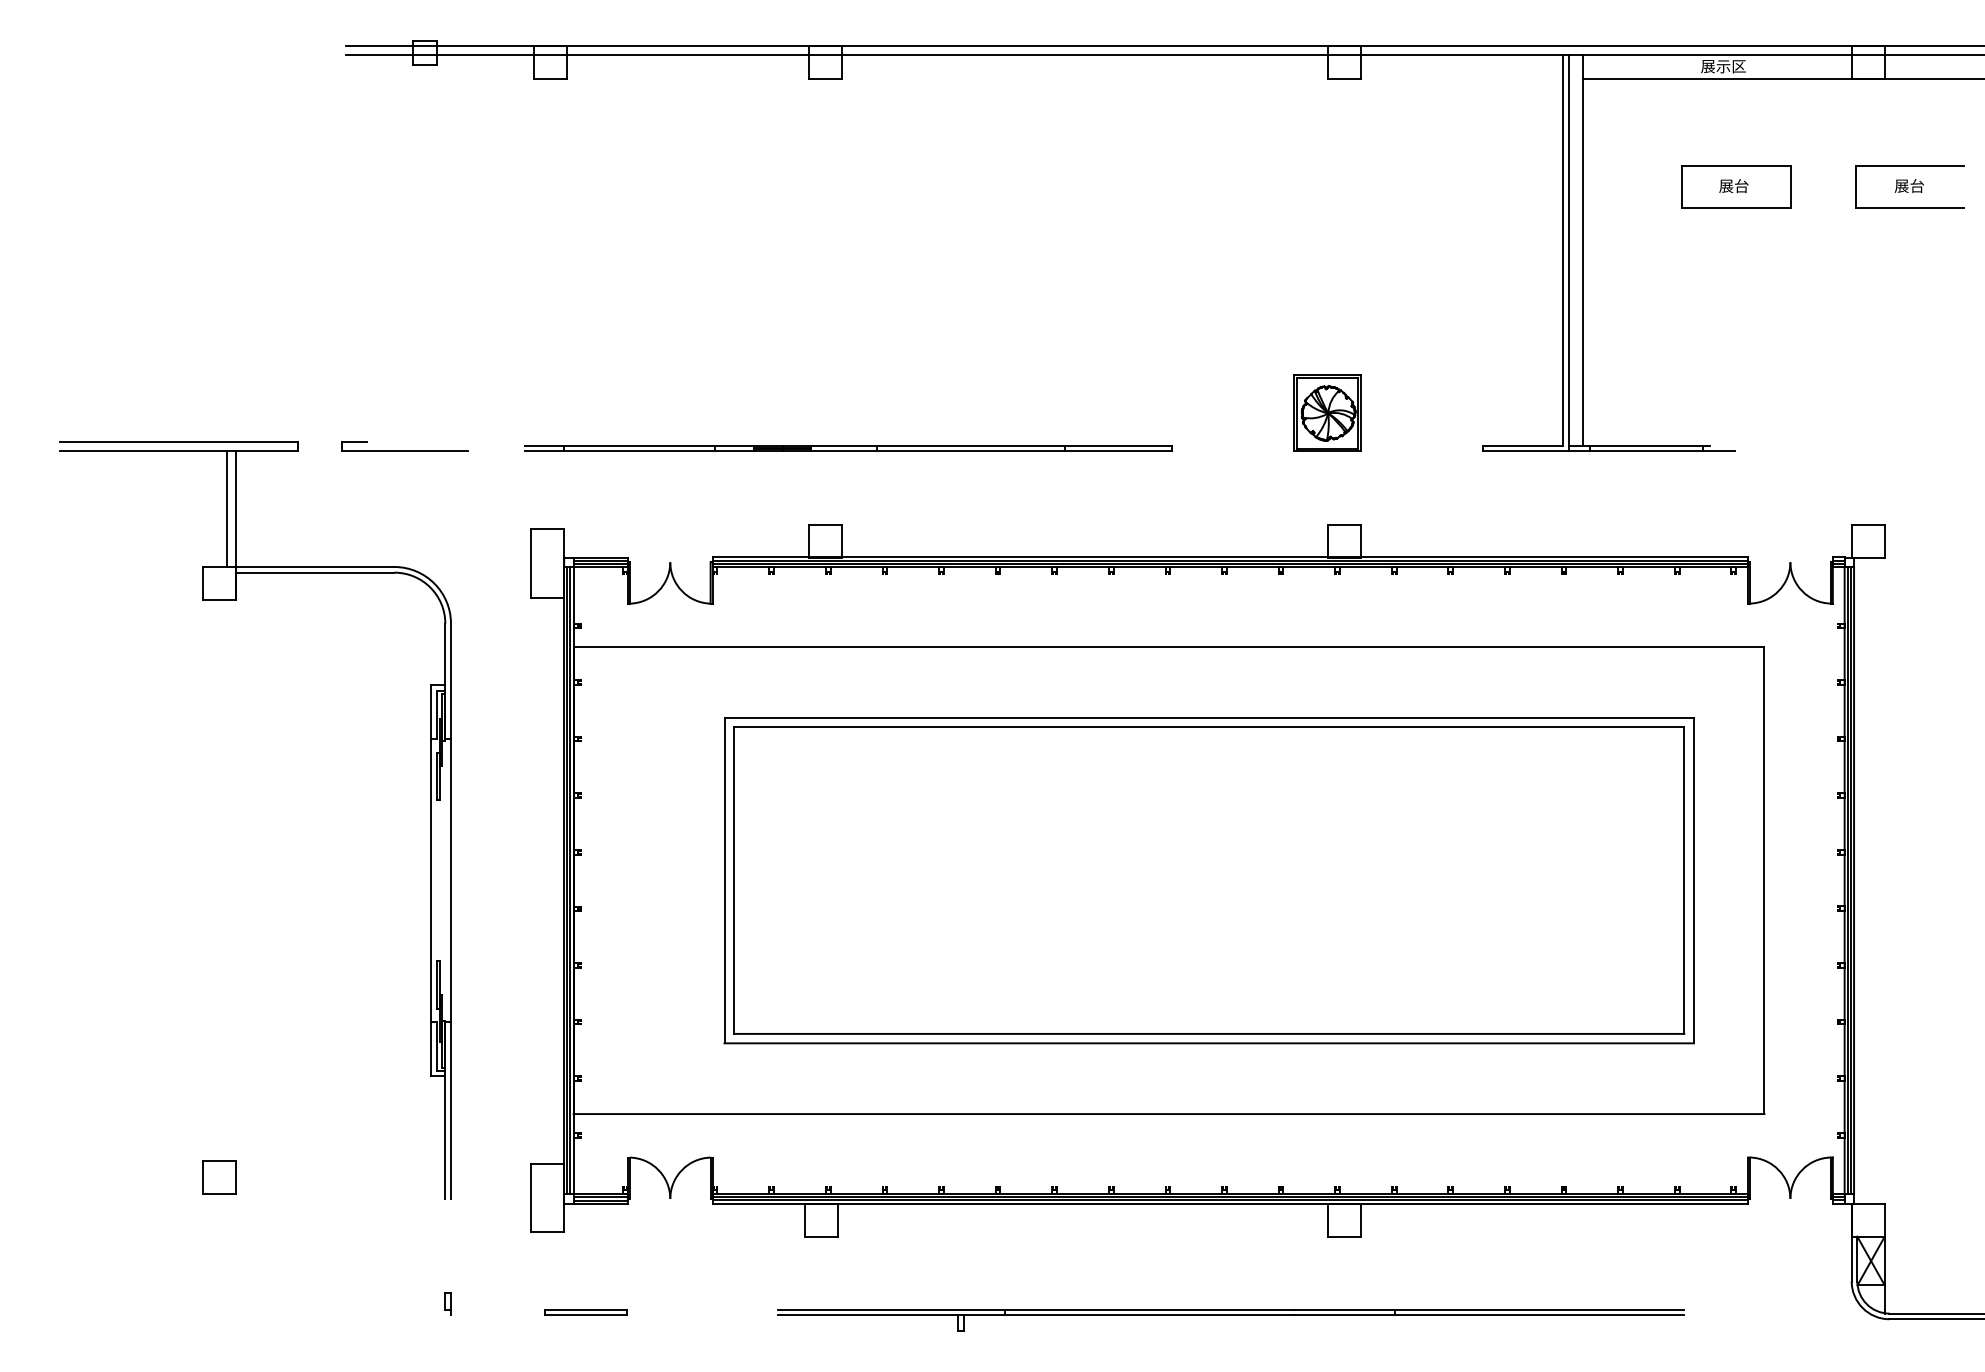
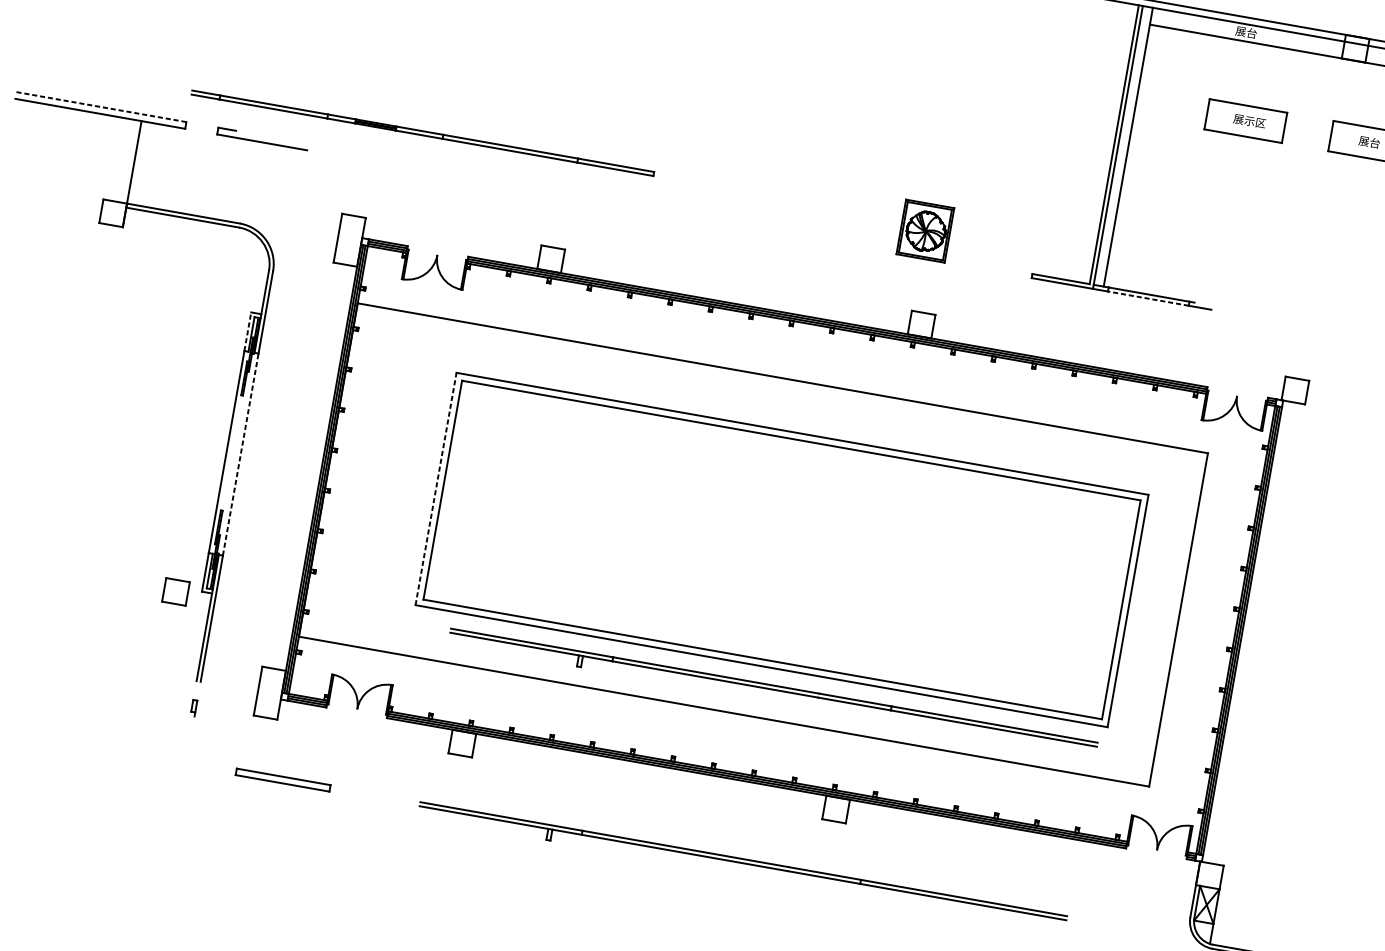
text: (1730, 66) -> (1256, 34), 展示区 -> 展台
text: (1749, 186) -> (1255, 122), 展台 -> 展示区
line: (179, 442) -> (102, 107), solid -> dashed
part: (848, 448) -> (422, 133), moved
line: (1646, 451) -> (1148, 298), solid -> dashed
line: (226, 509) -> (127, 161), removed
line: (431, 711) -> (248, 331), solid -> dashed
line: (450, 880) -> (240, 454), solid -> dashed
line: (724, 880) -> (436, 488), solid -> dashed
part: (1230, 1077) -> (772, 693), added
part: (219, 1177) -> (175, 591), moved
part: (447, 1303) -> (193, 707), moved
part: (585, 1312) -> (282, 779), size x1.6

